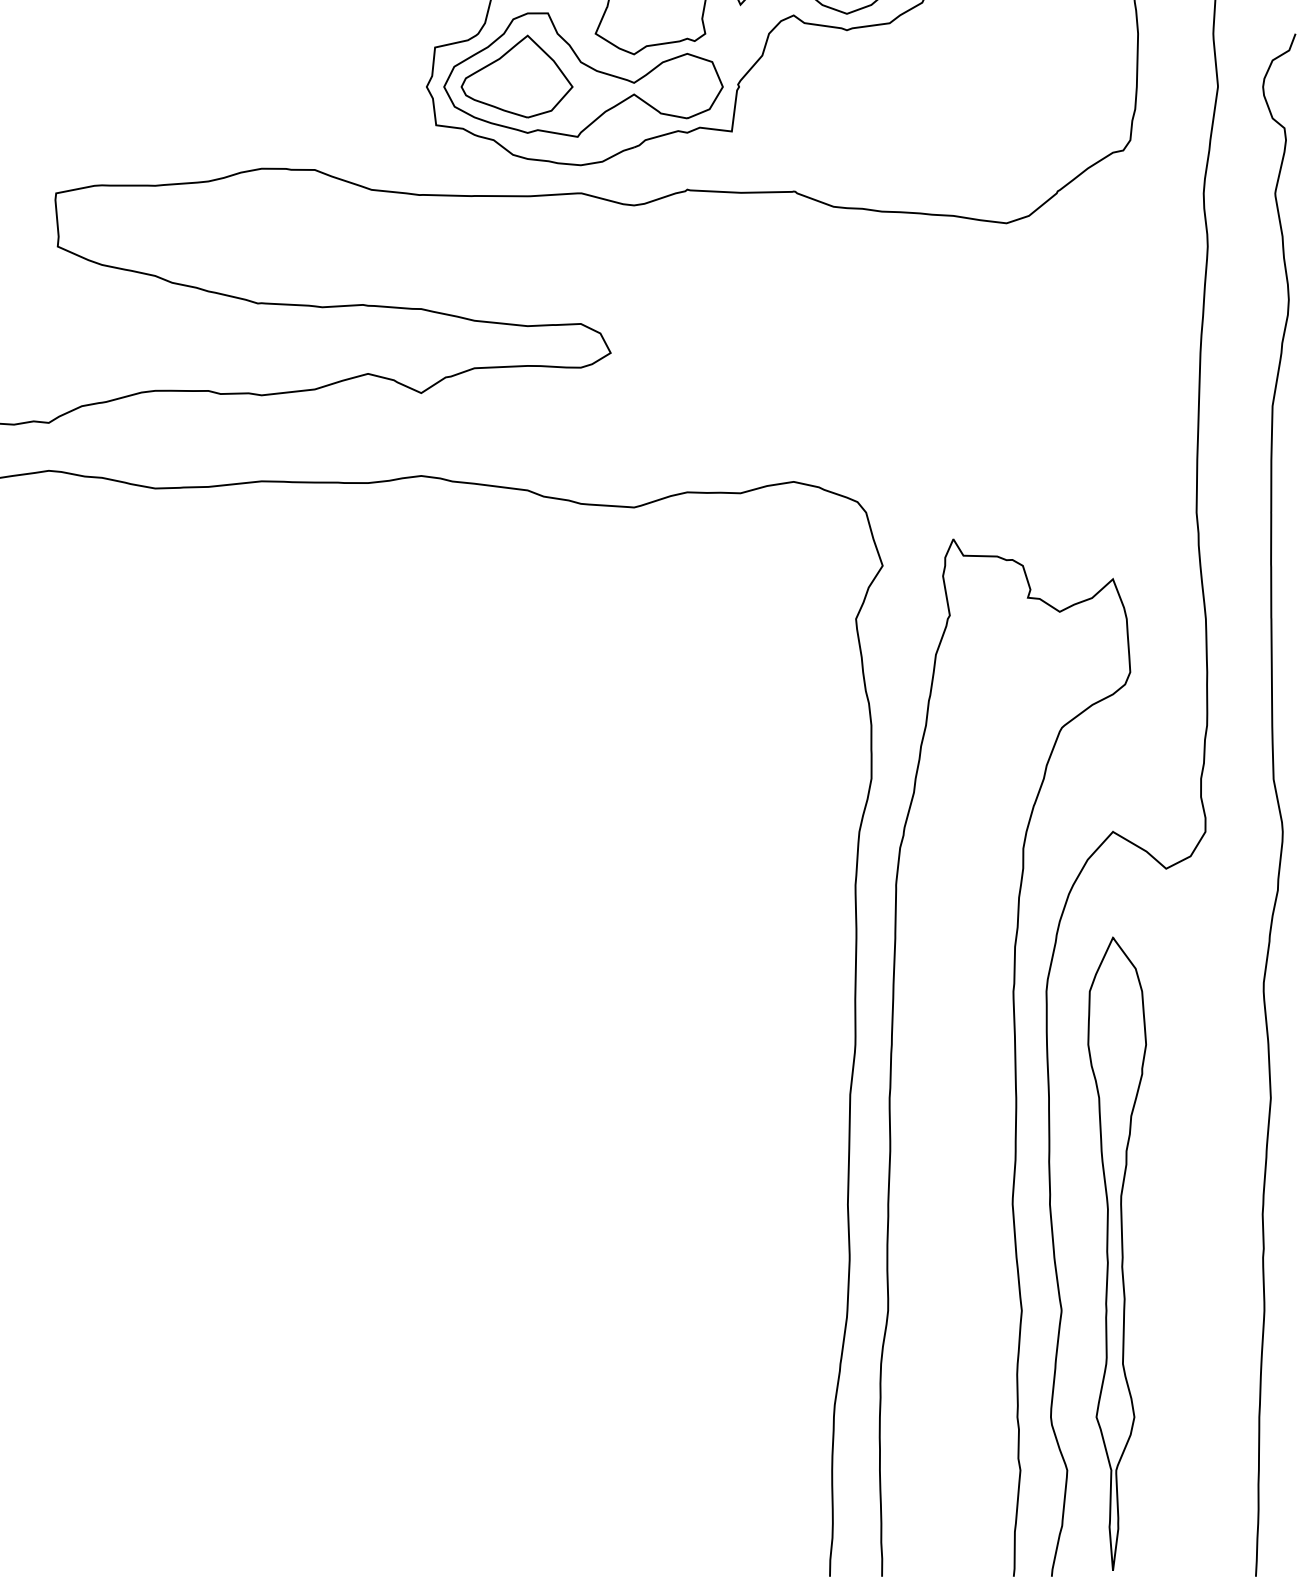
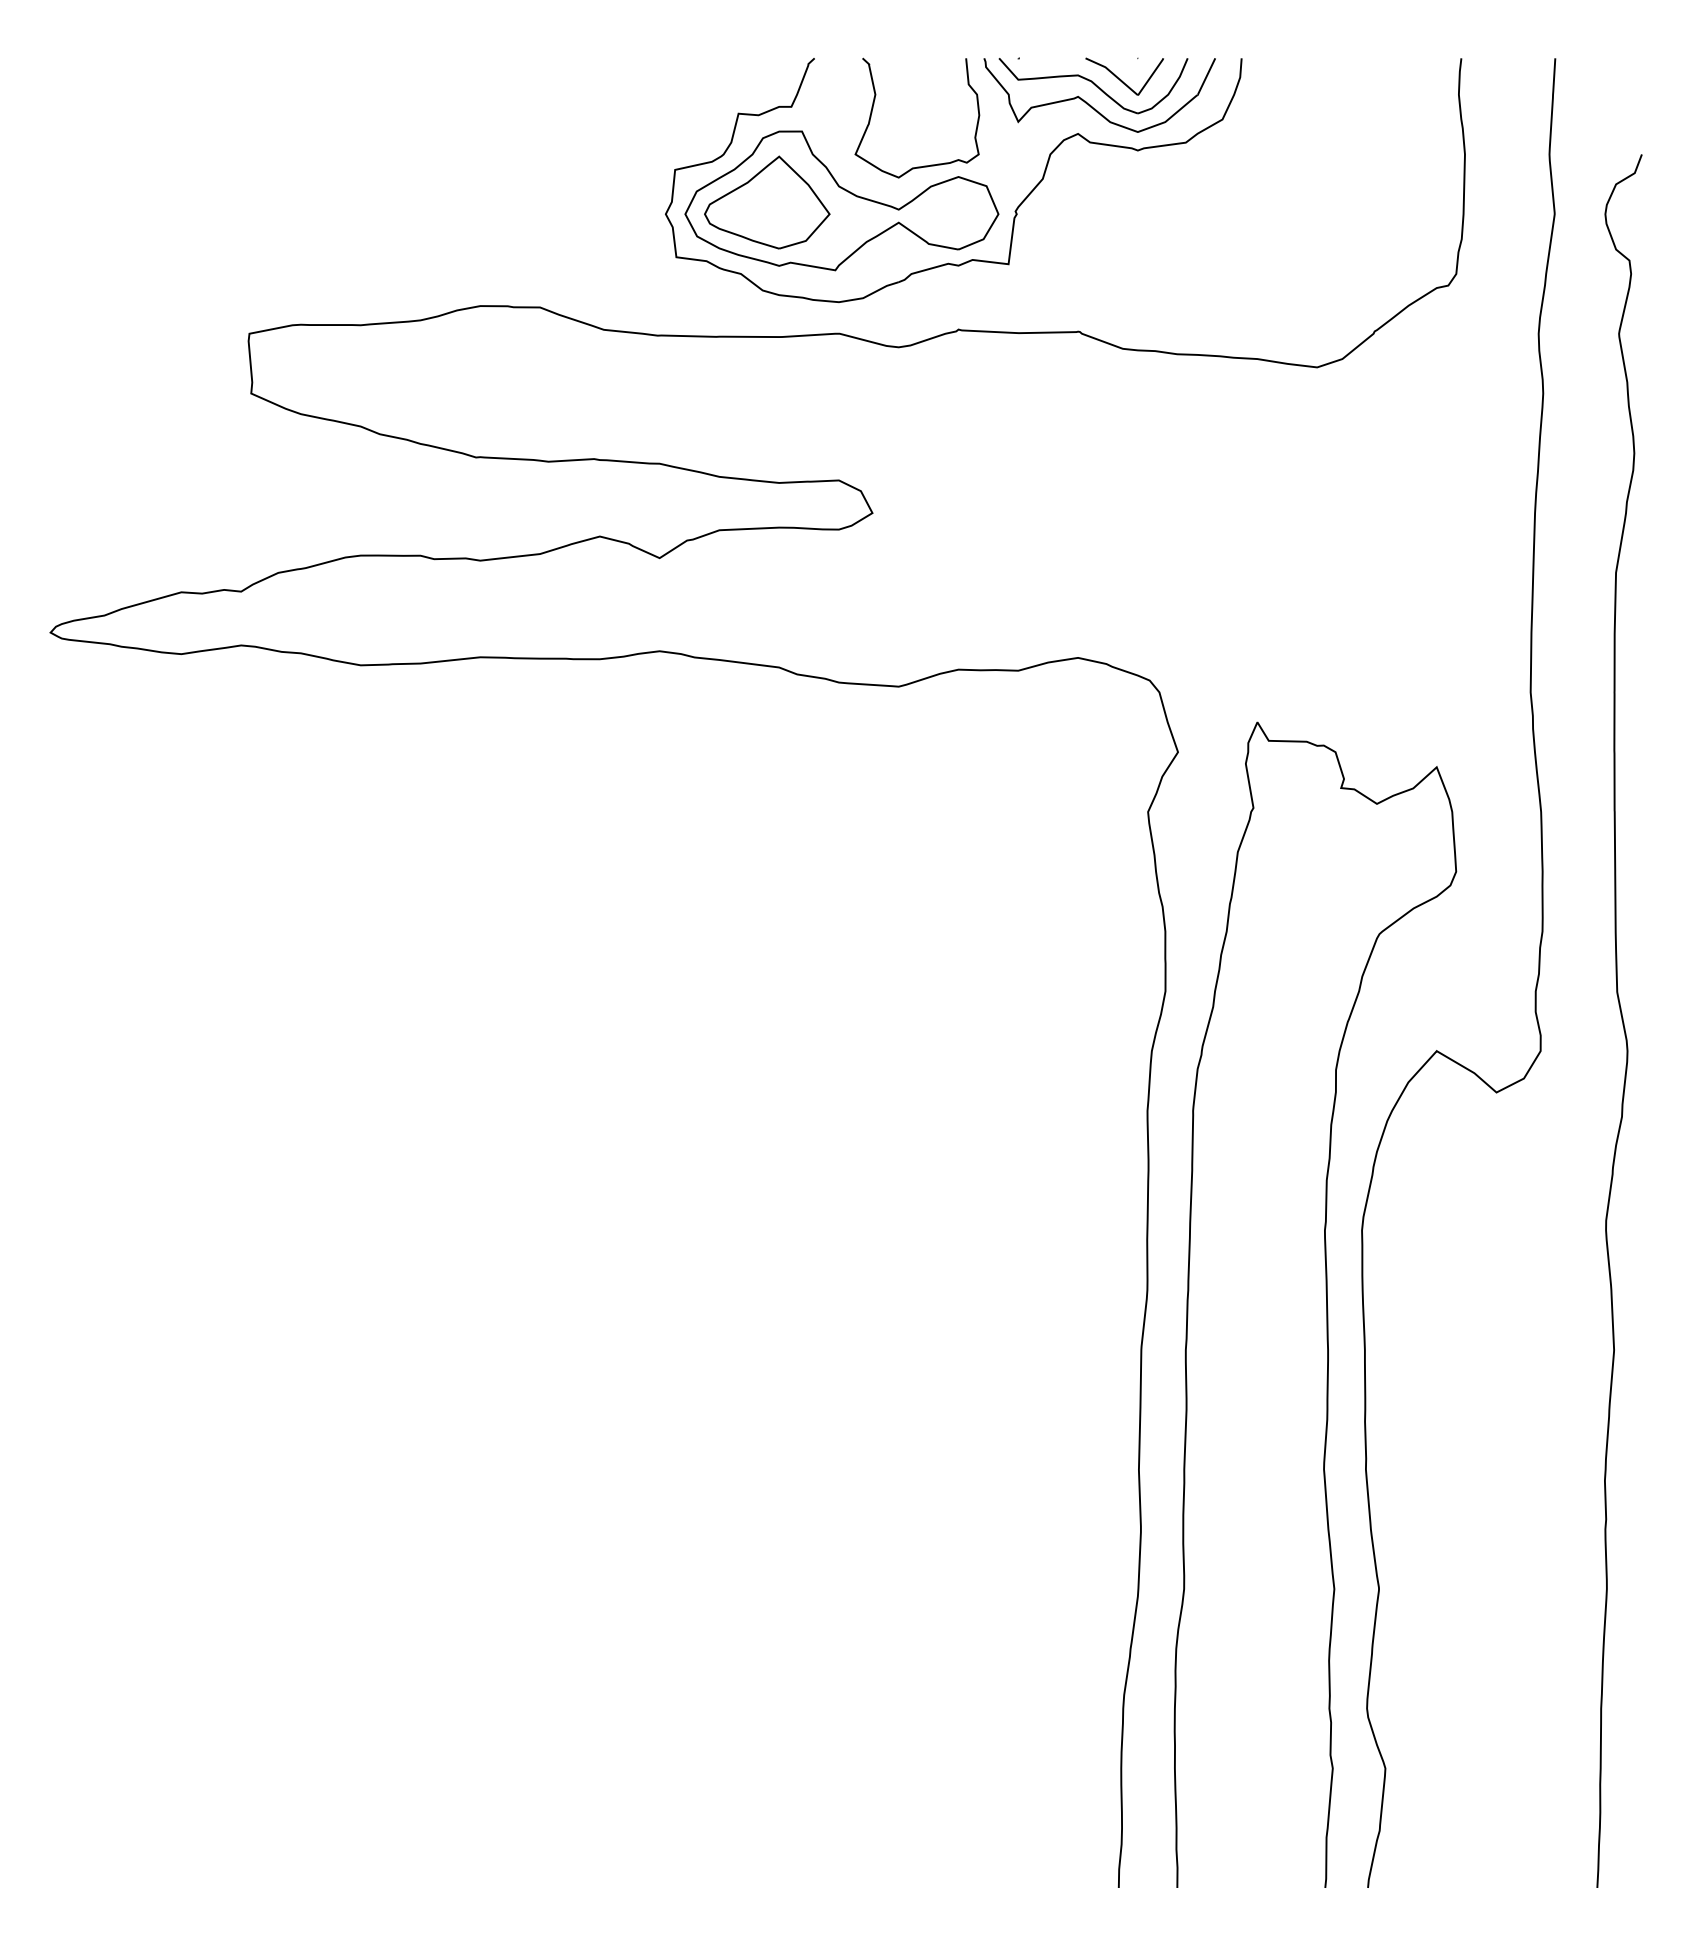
part: (1117, 1253) -> (1441, 1524), removed

